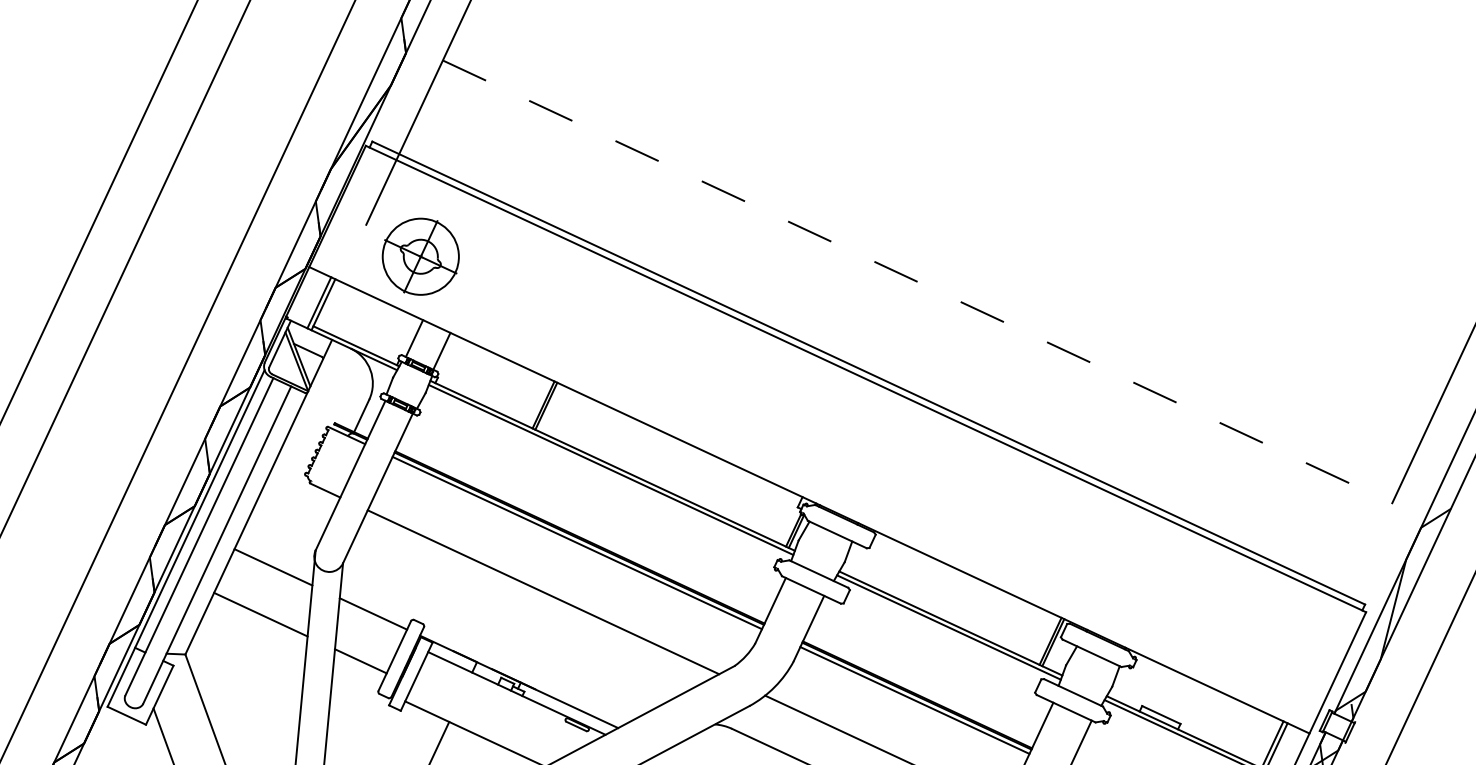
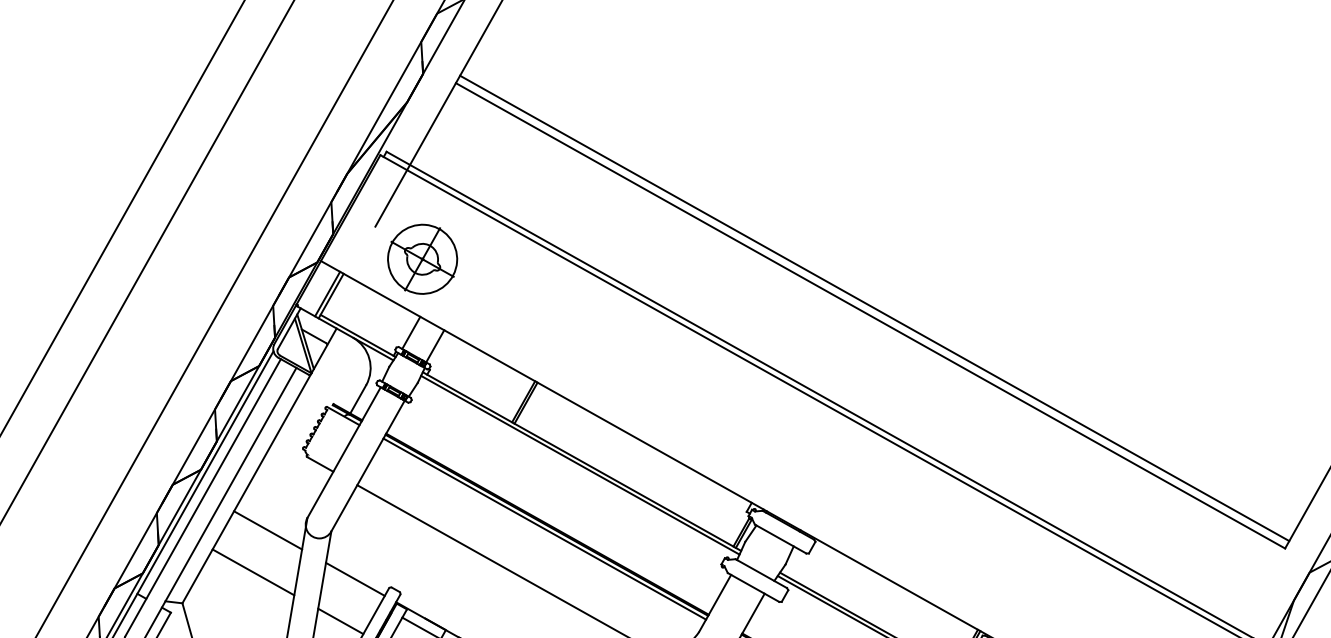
line: (921, 273) -> (874, 308), added
line: (917, 281) -> (870, 315), dashed -> solid

